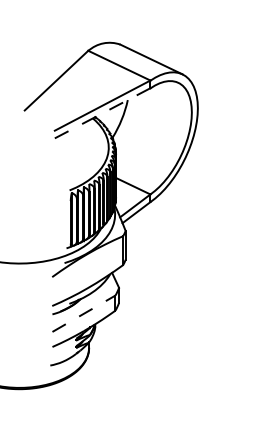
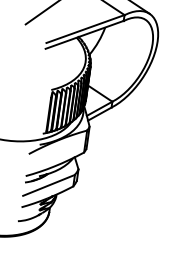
line: (102, 113) -> (84, 35), dashed -> solid
line: (84, 313) -> (49, 185), dashed -> solid

